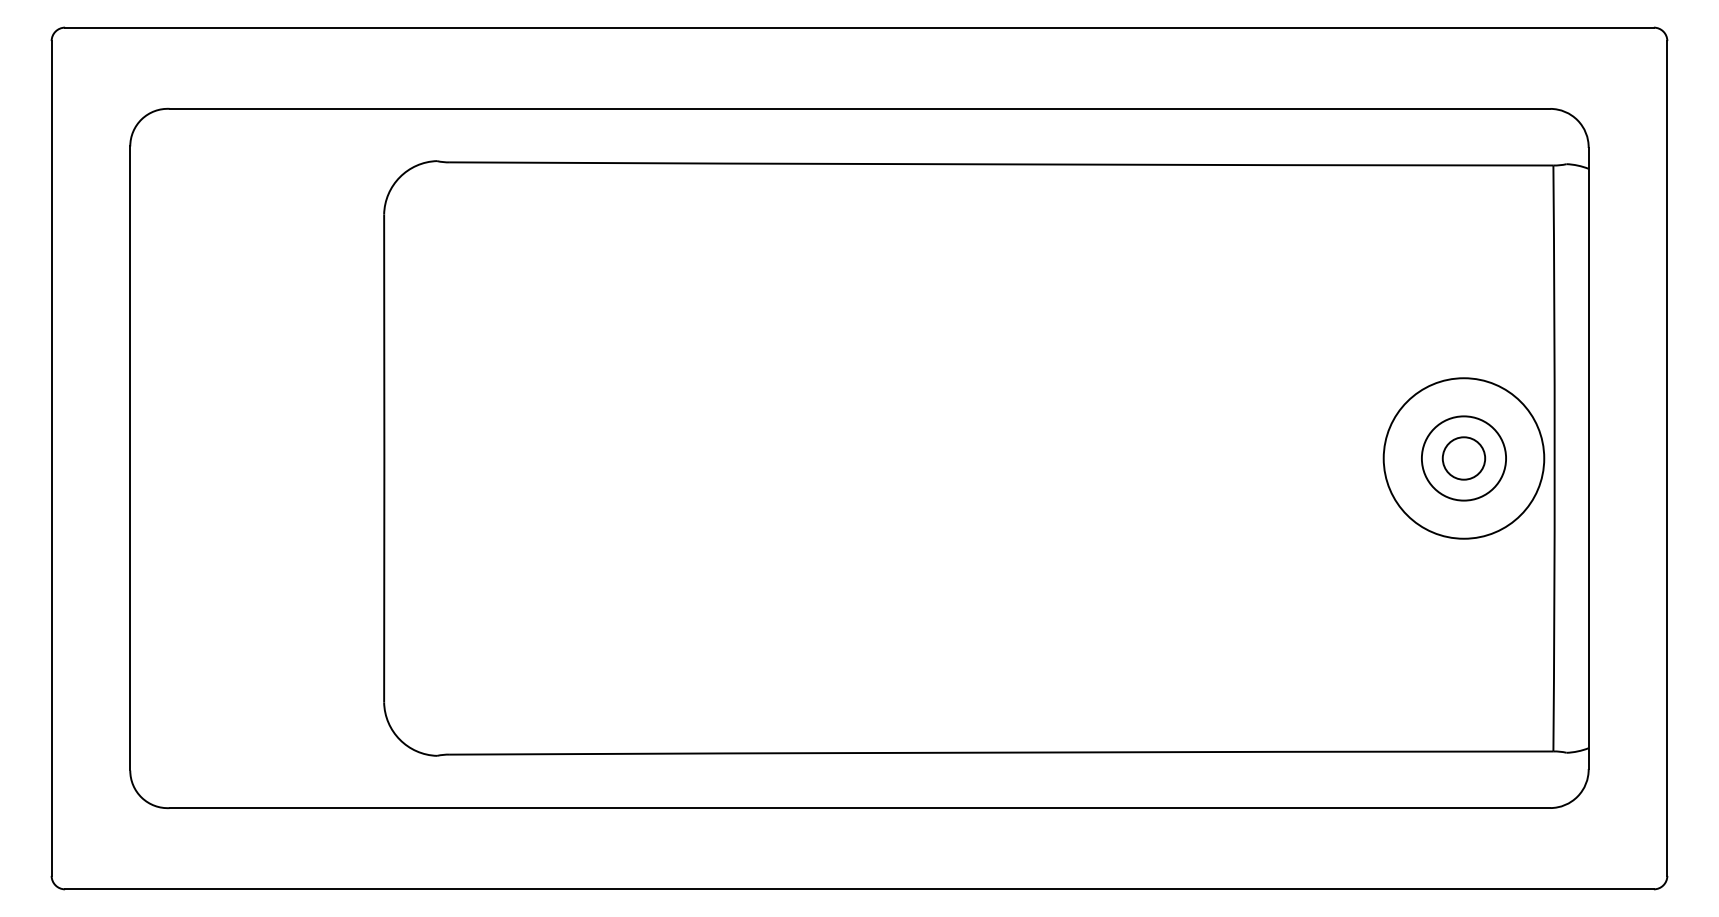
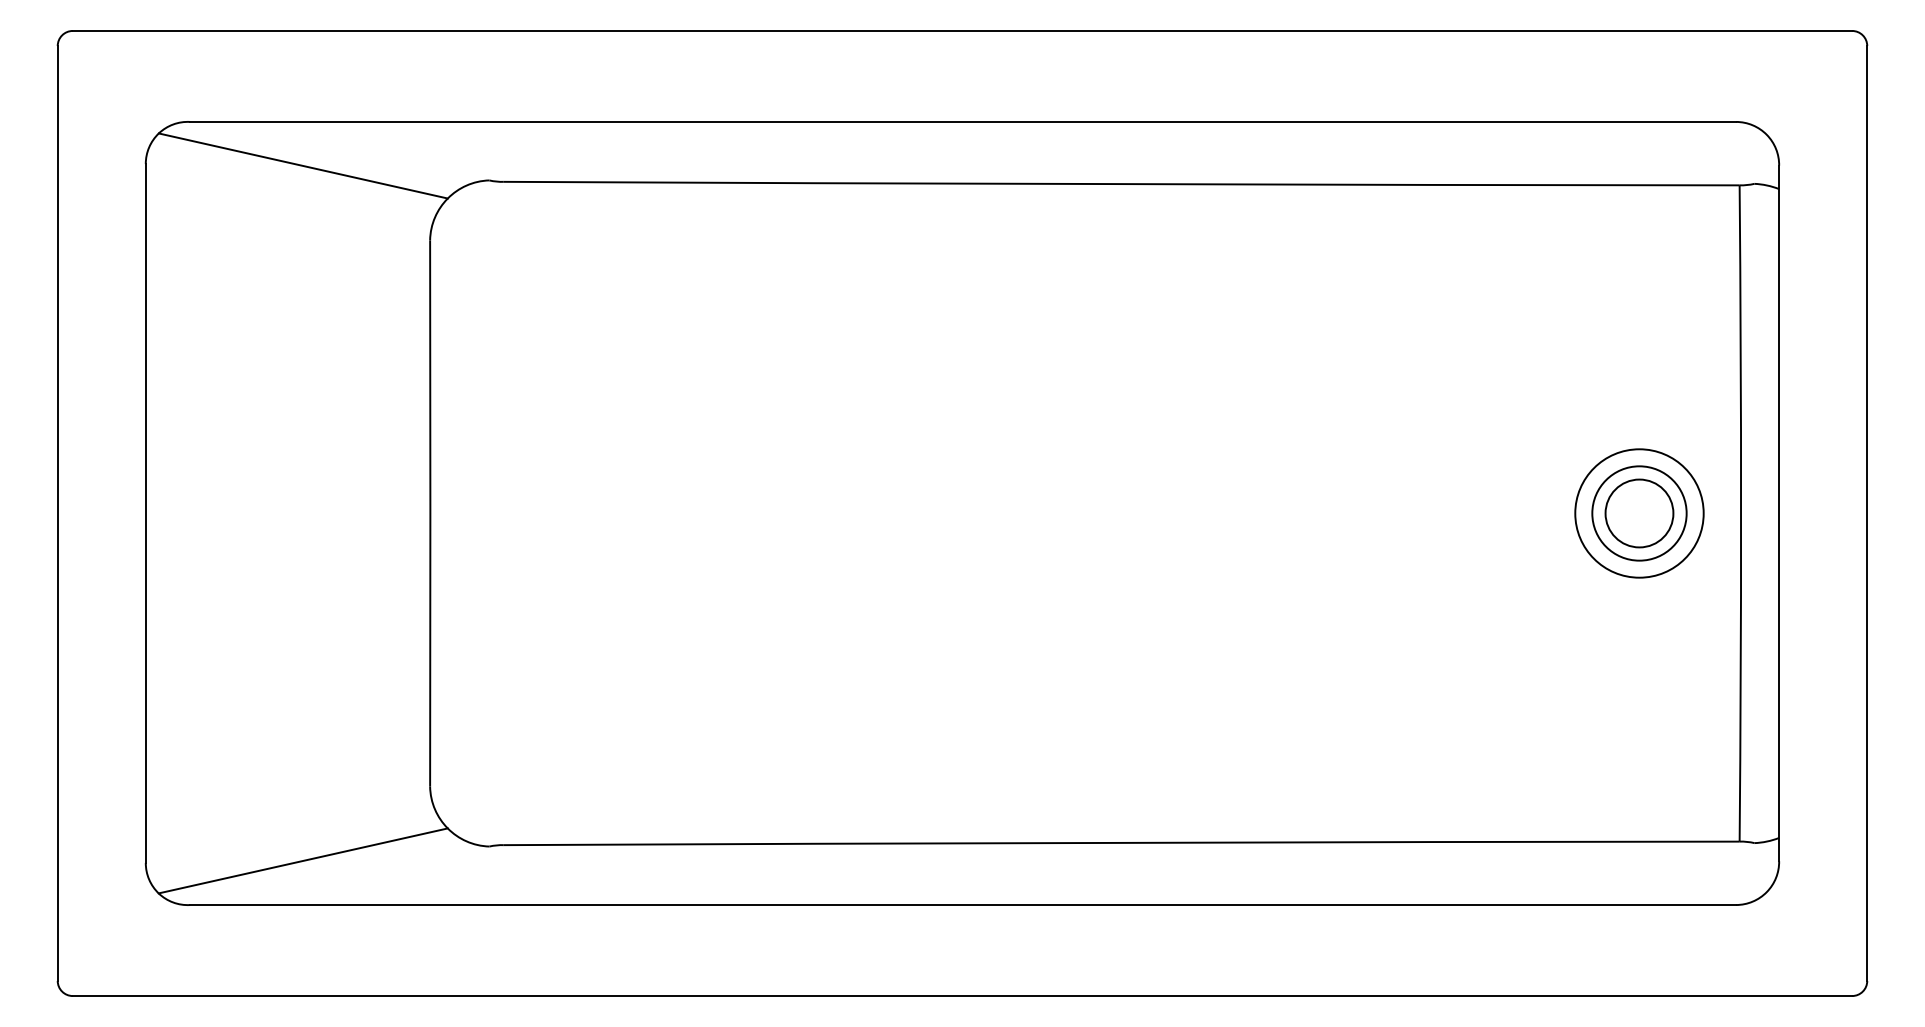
line: (270, 147) -> (302, 165), added
circle: (1463, 458) -> (1639, 513), size x0.71
circle: (1463, 458) -> (1639, 513), size x1.43
line: (270, 768) -> (302, 860), added

